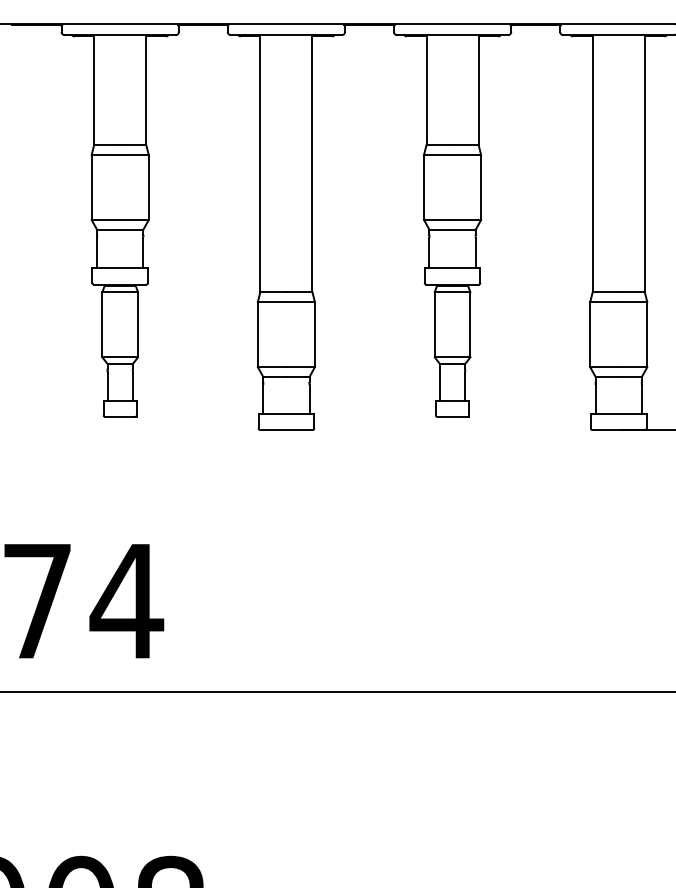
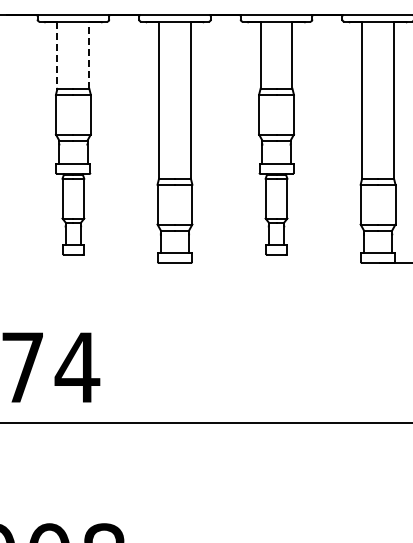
line: (94, 90) -> (57, 55), solid -> dashed
line: (146, 90) -> (89, 55), solid -> dashed

